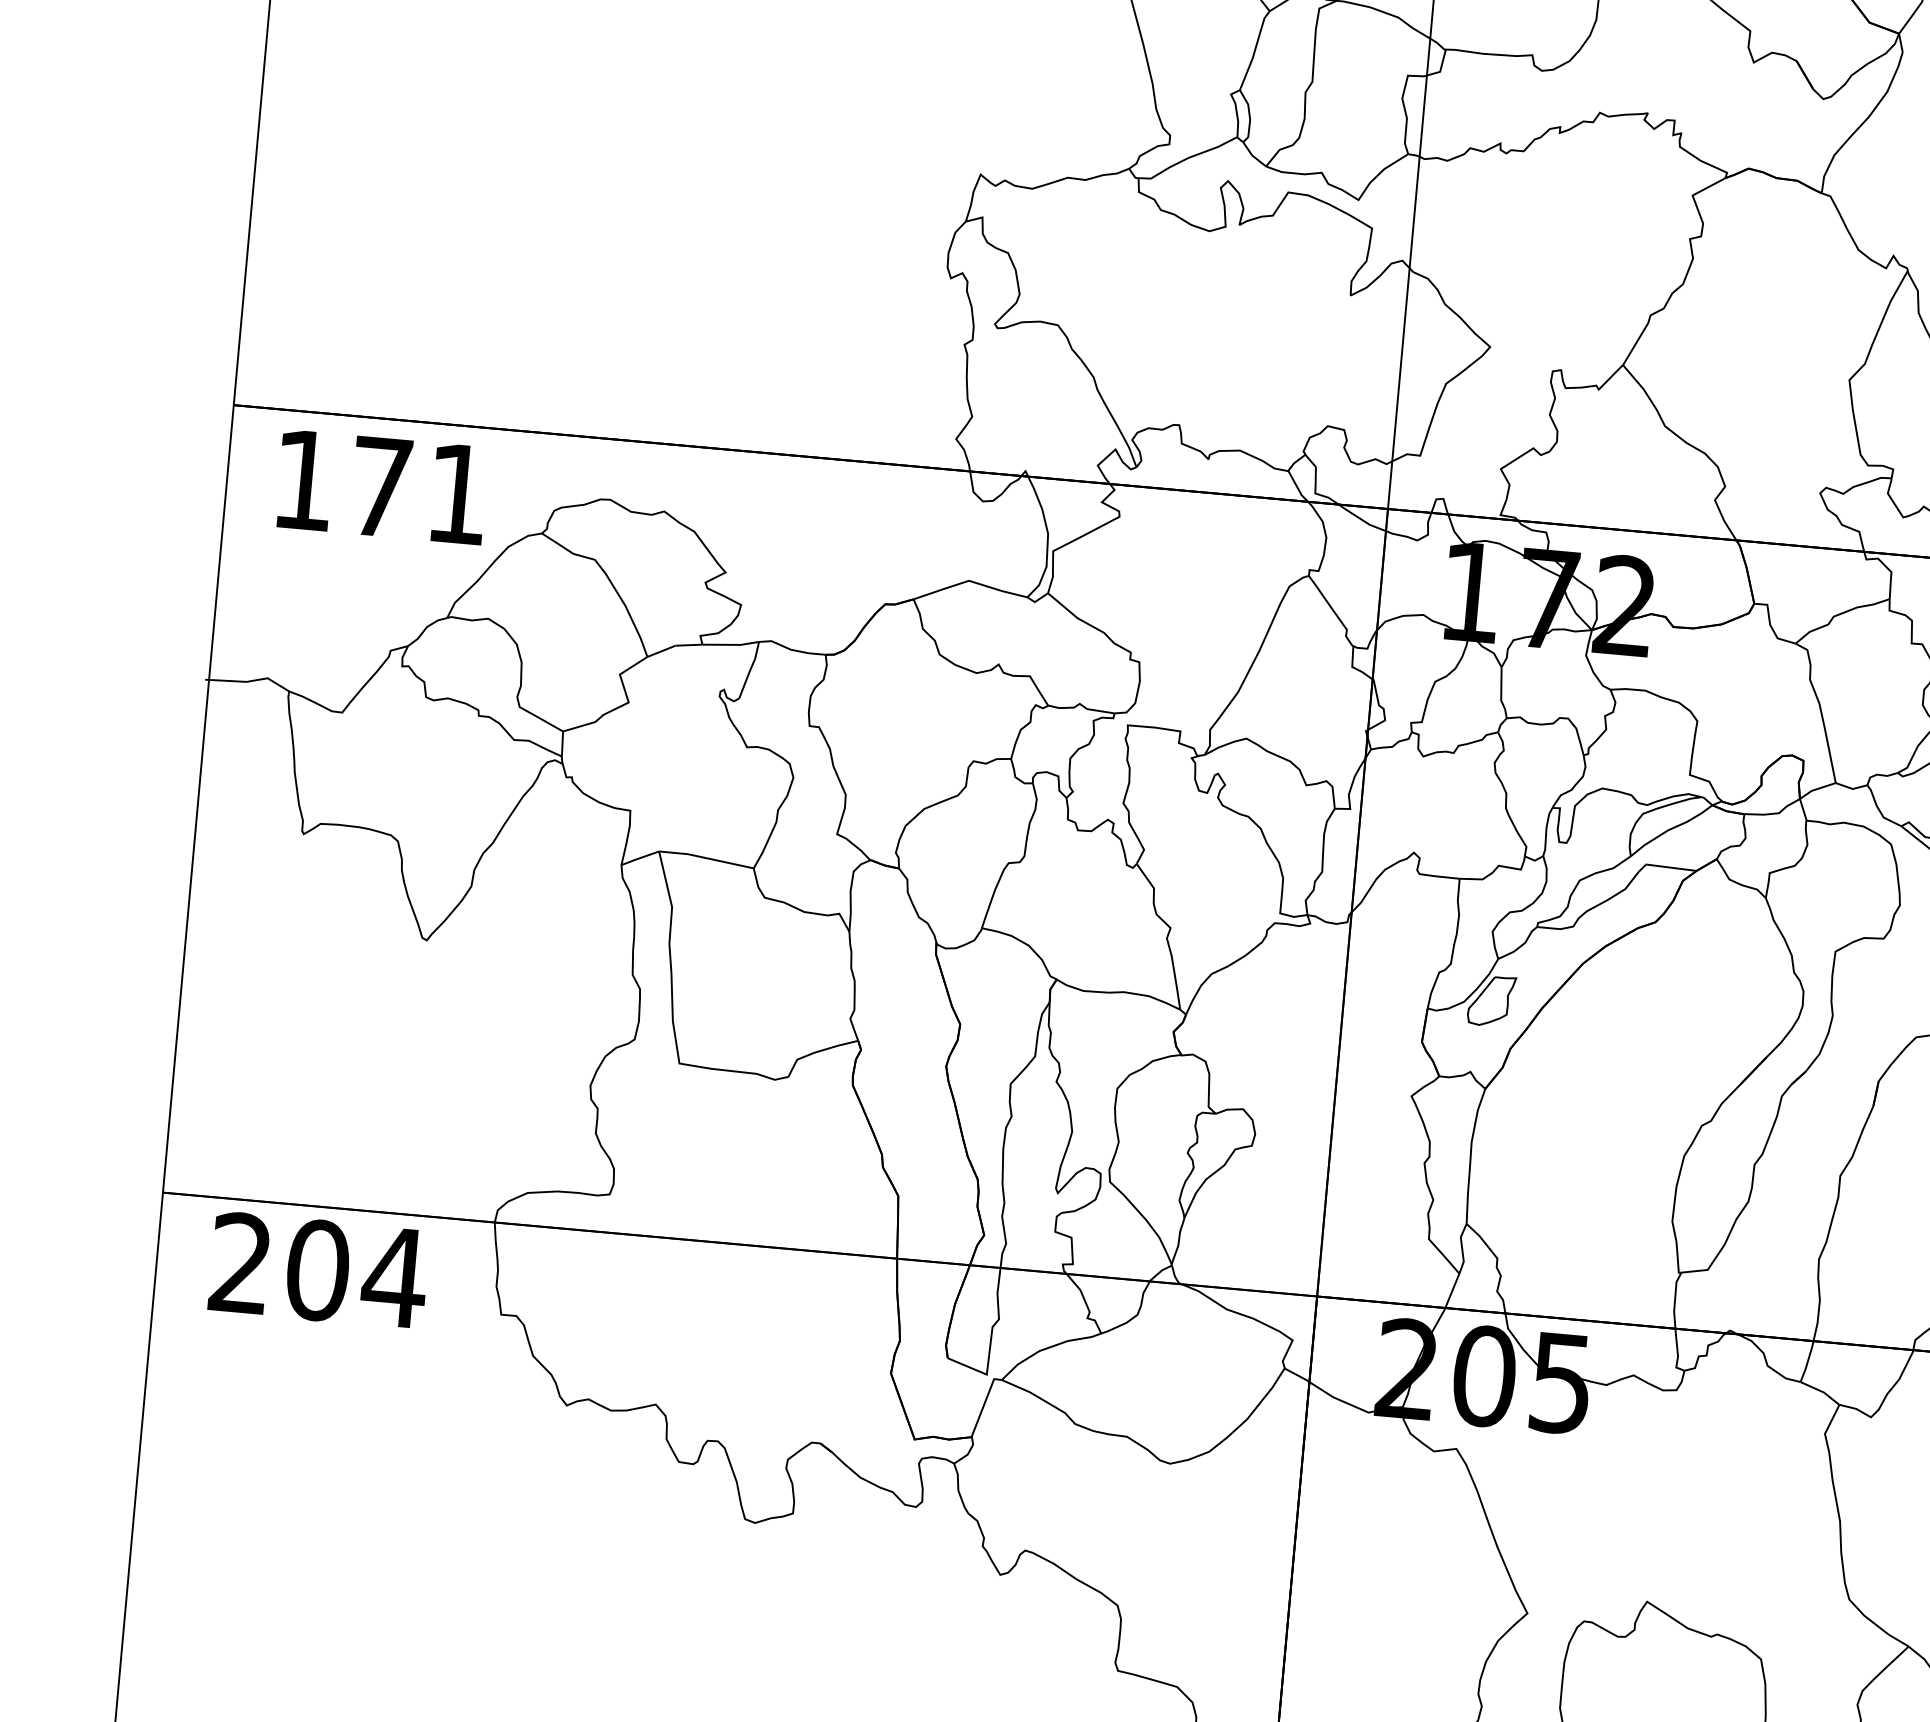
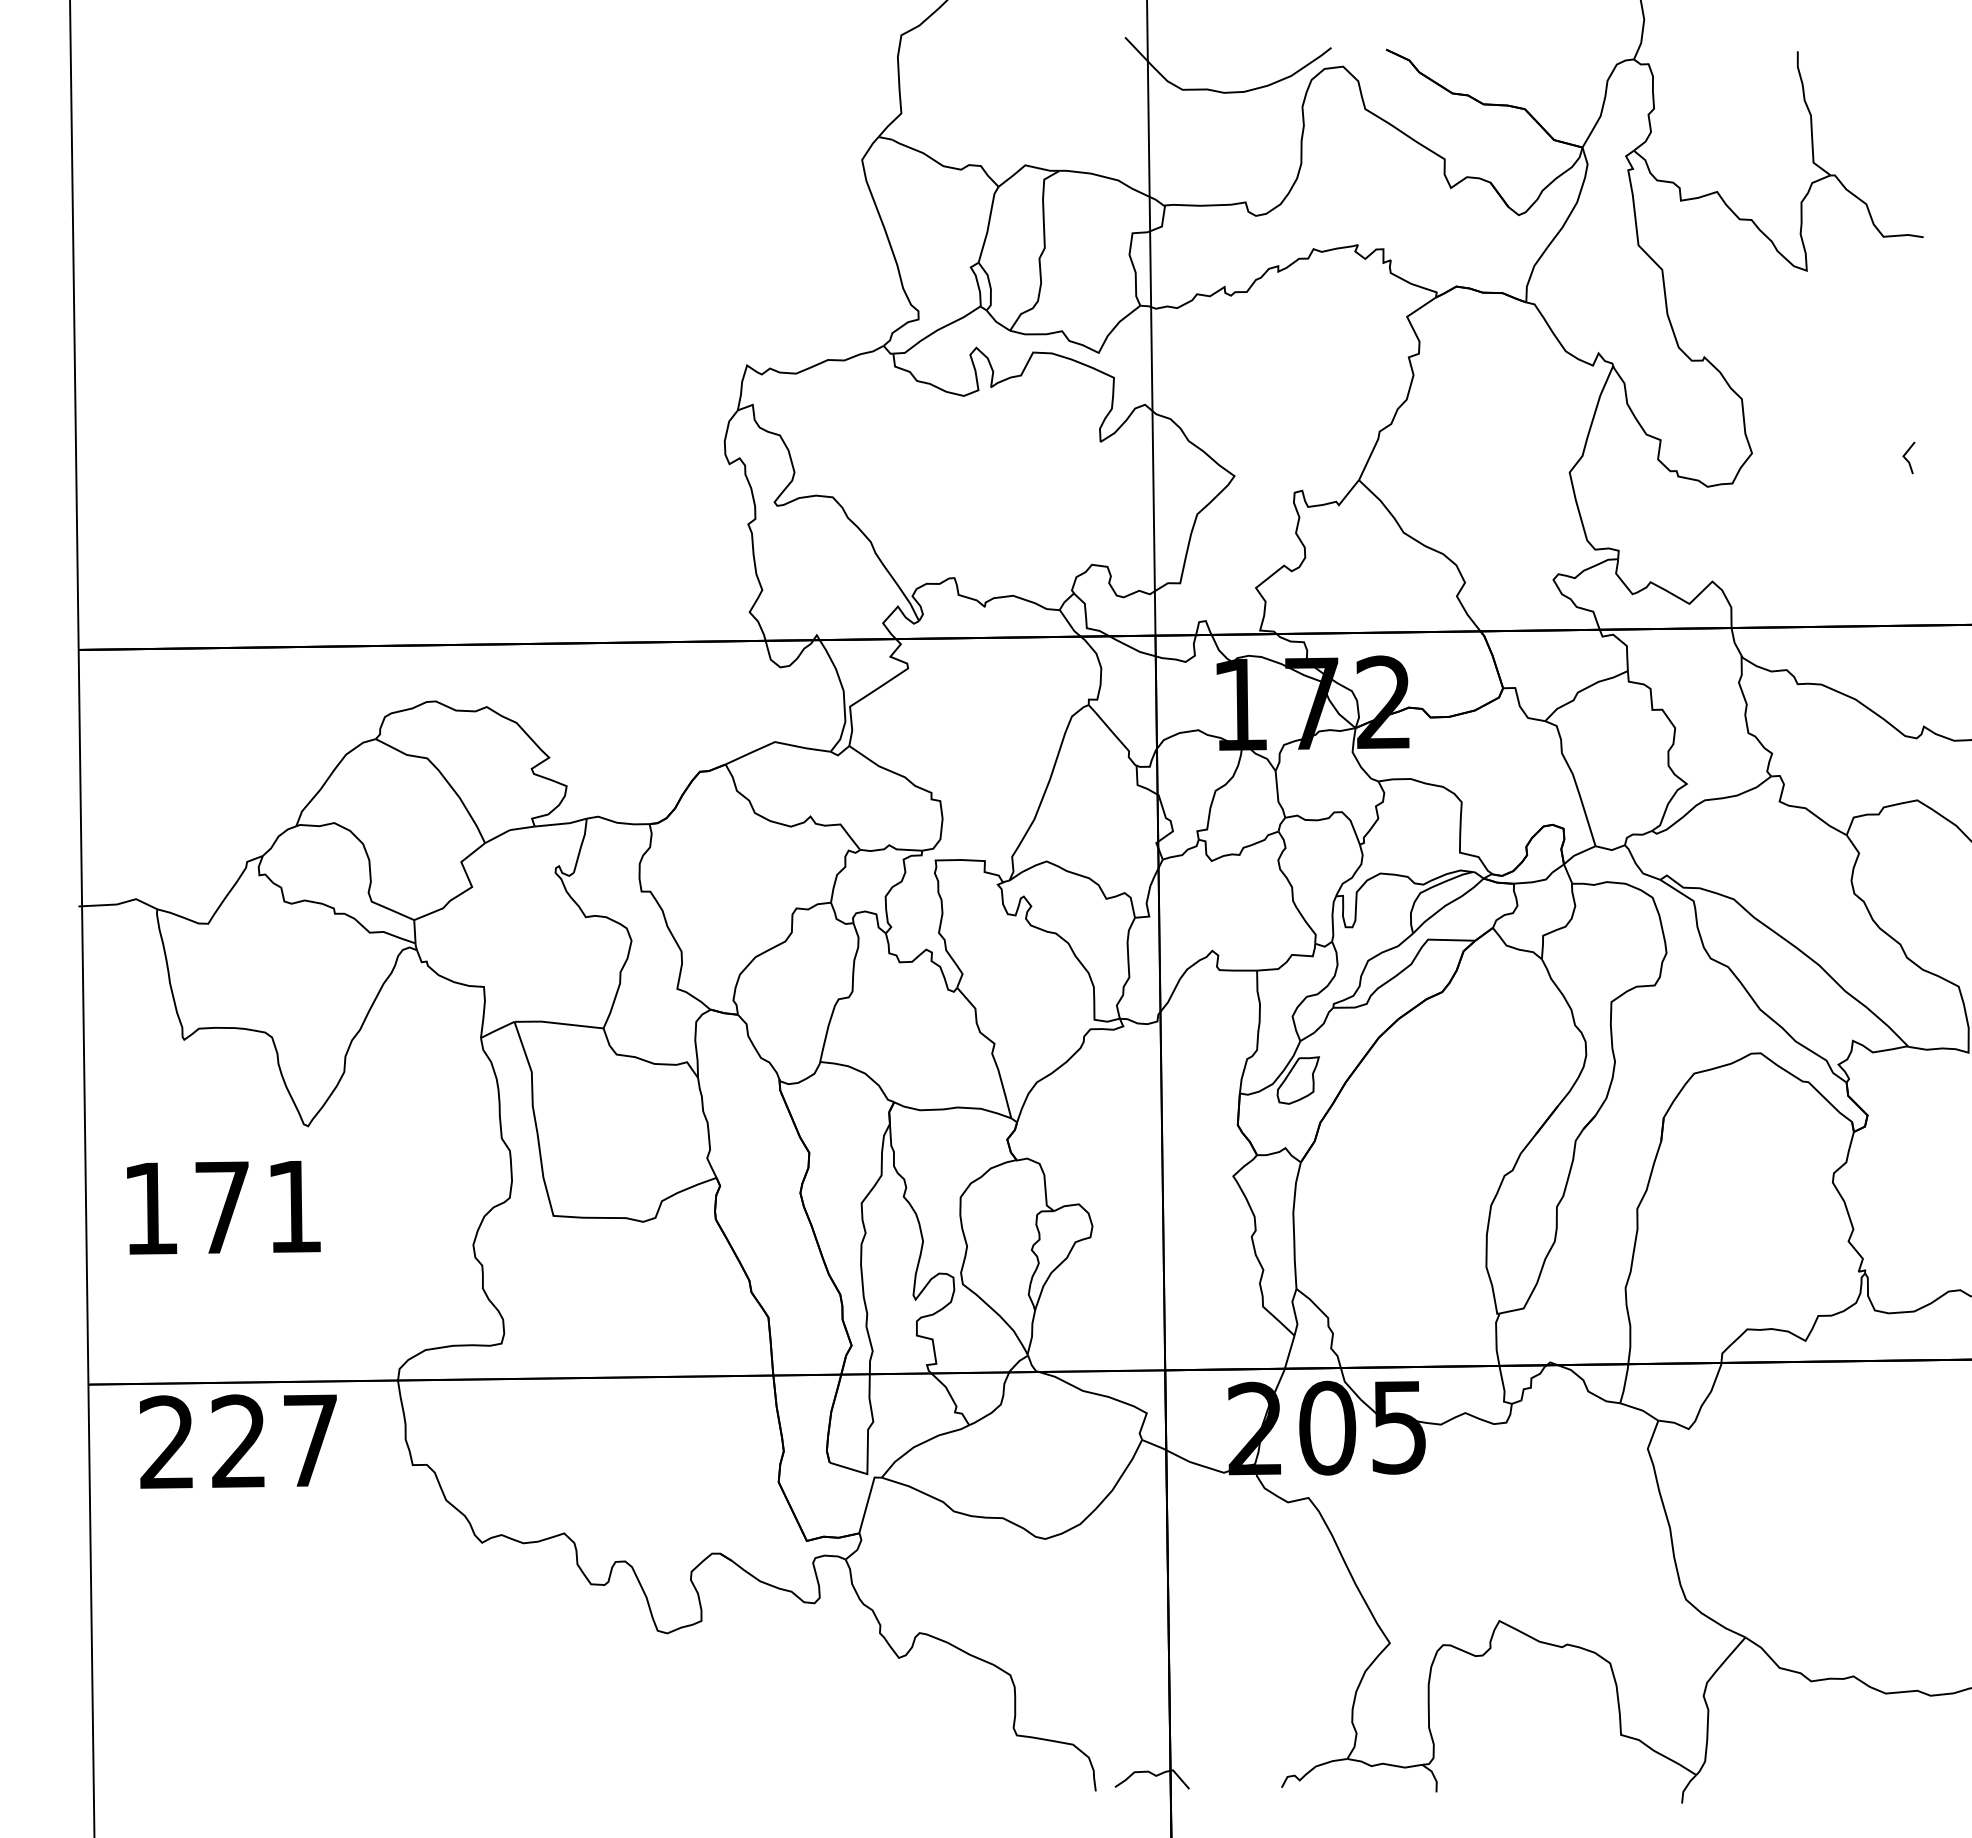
text: (381, 487) -> (223, 1207), moved
text: (356, 1274) -> (275, 1441), 204 -> 227

